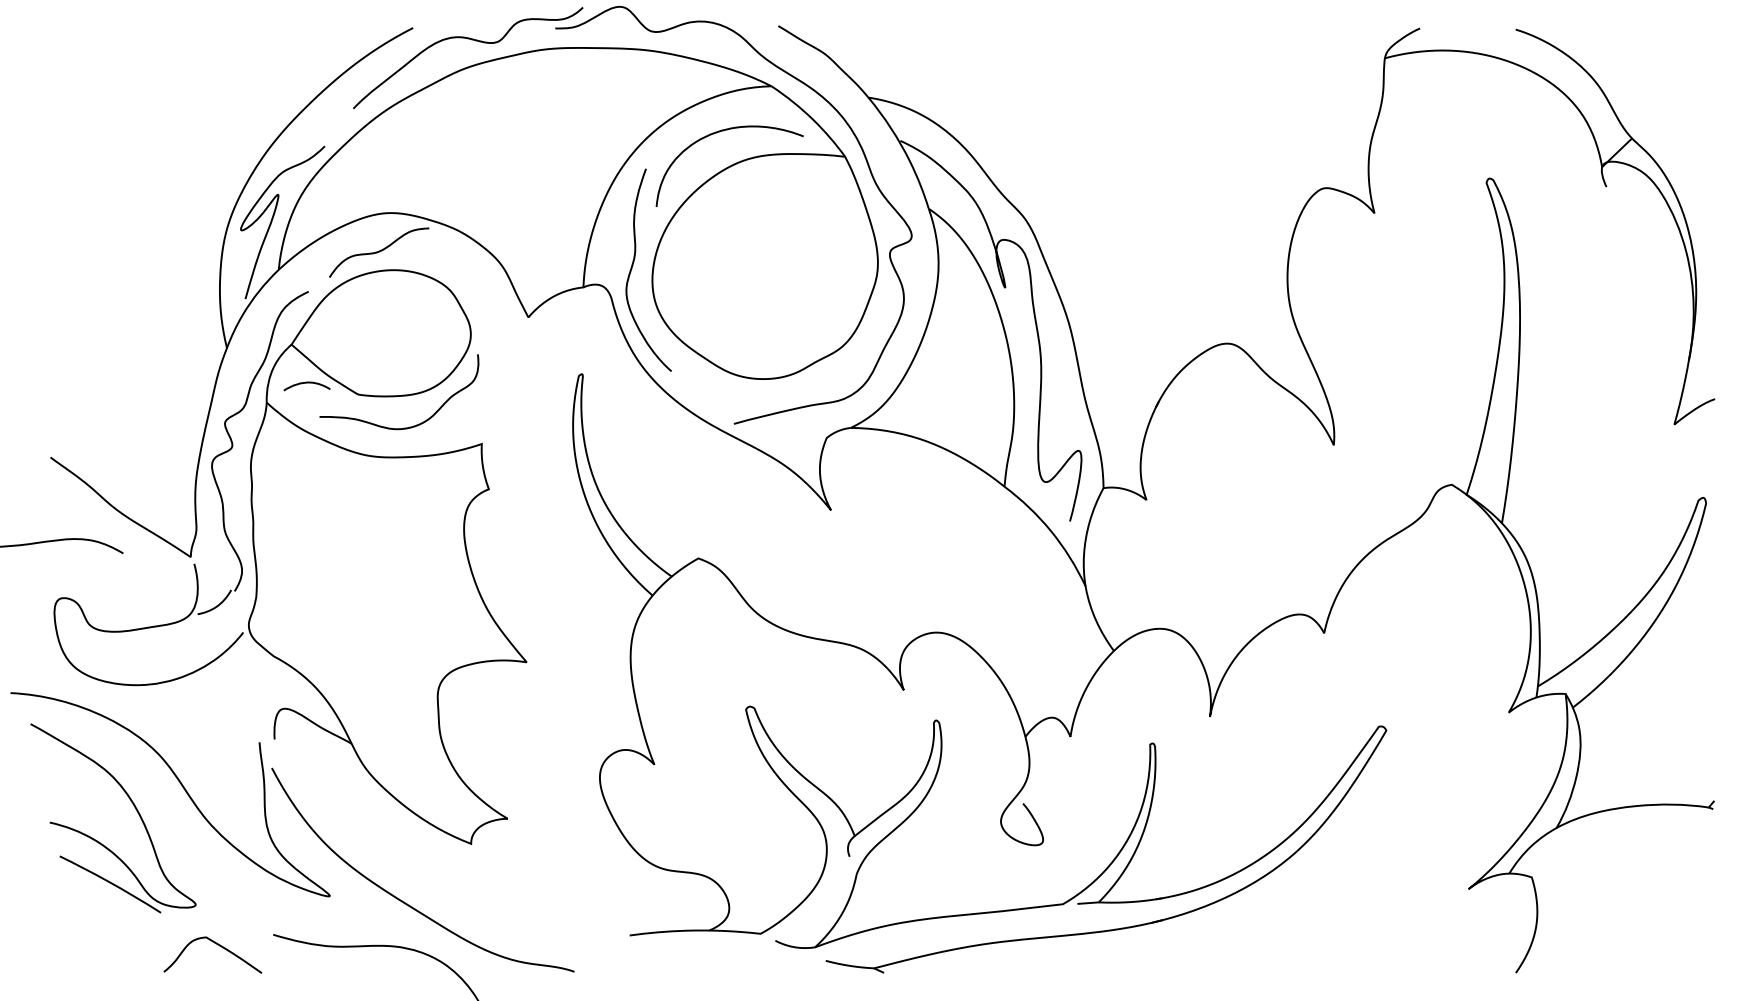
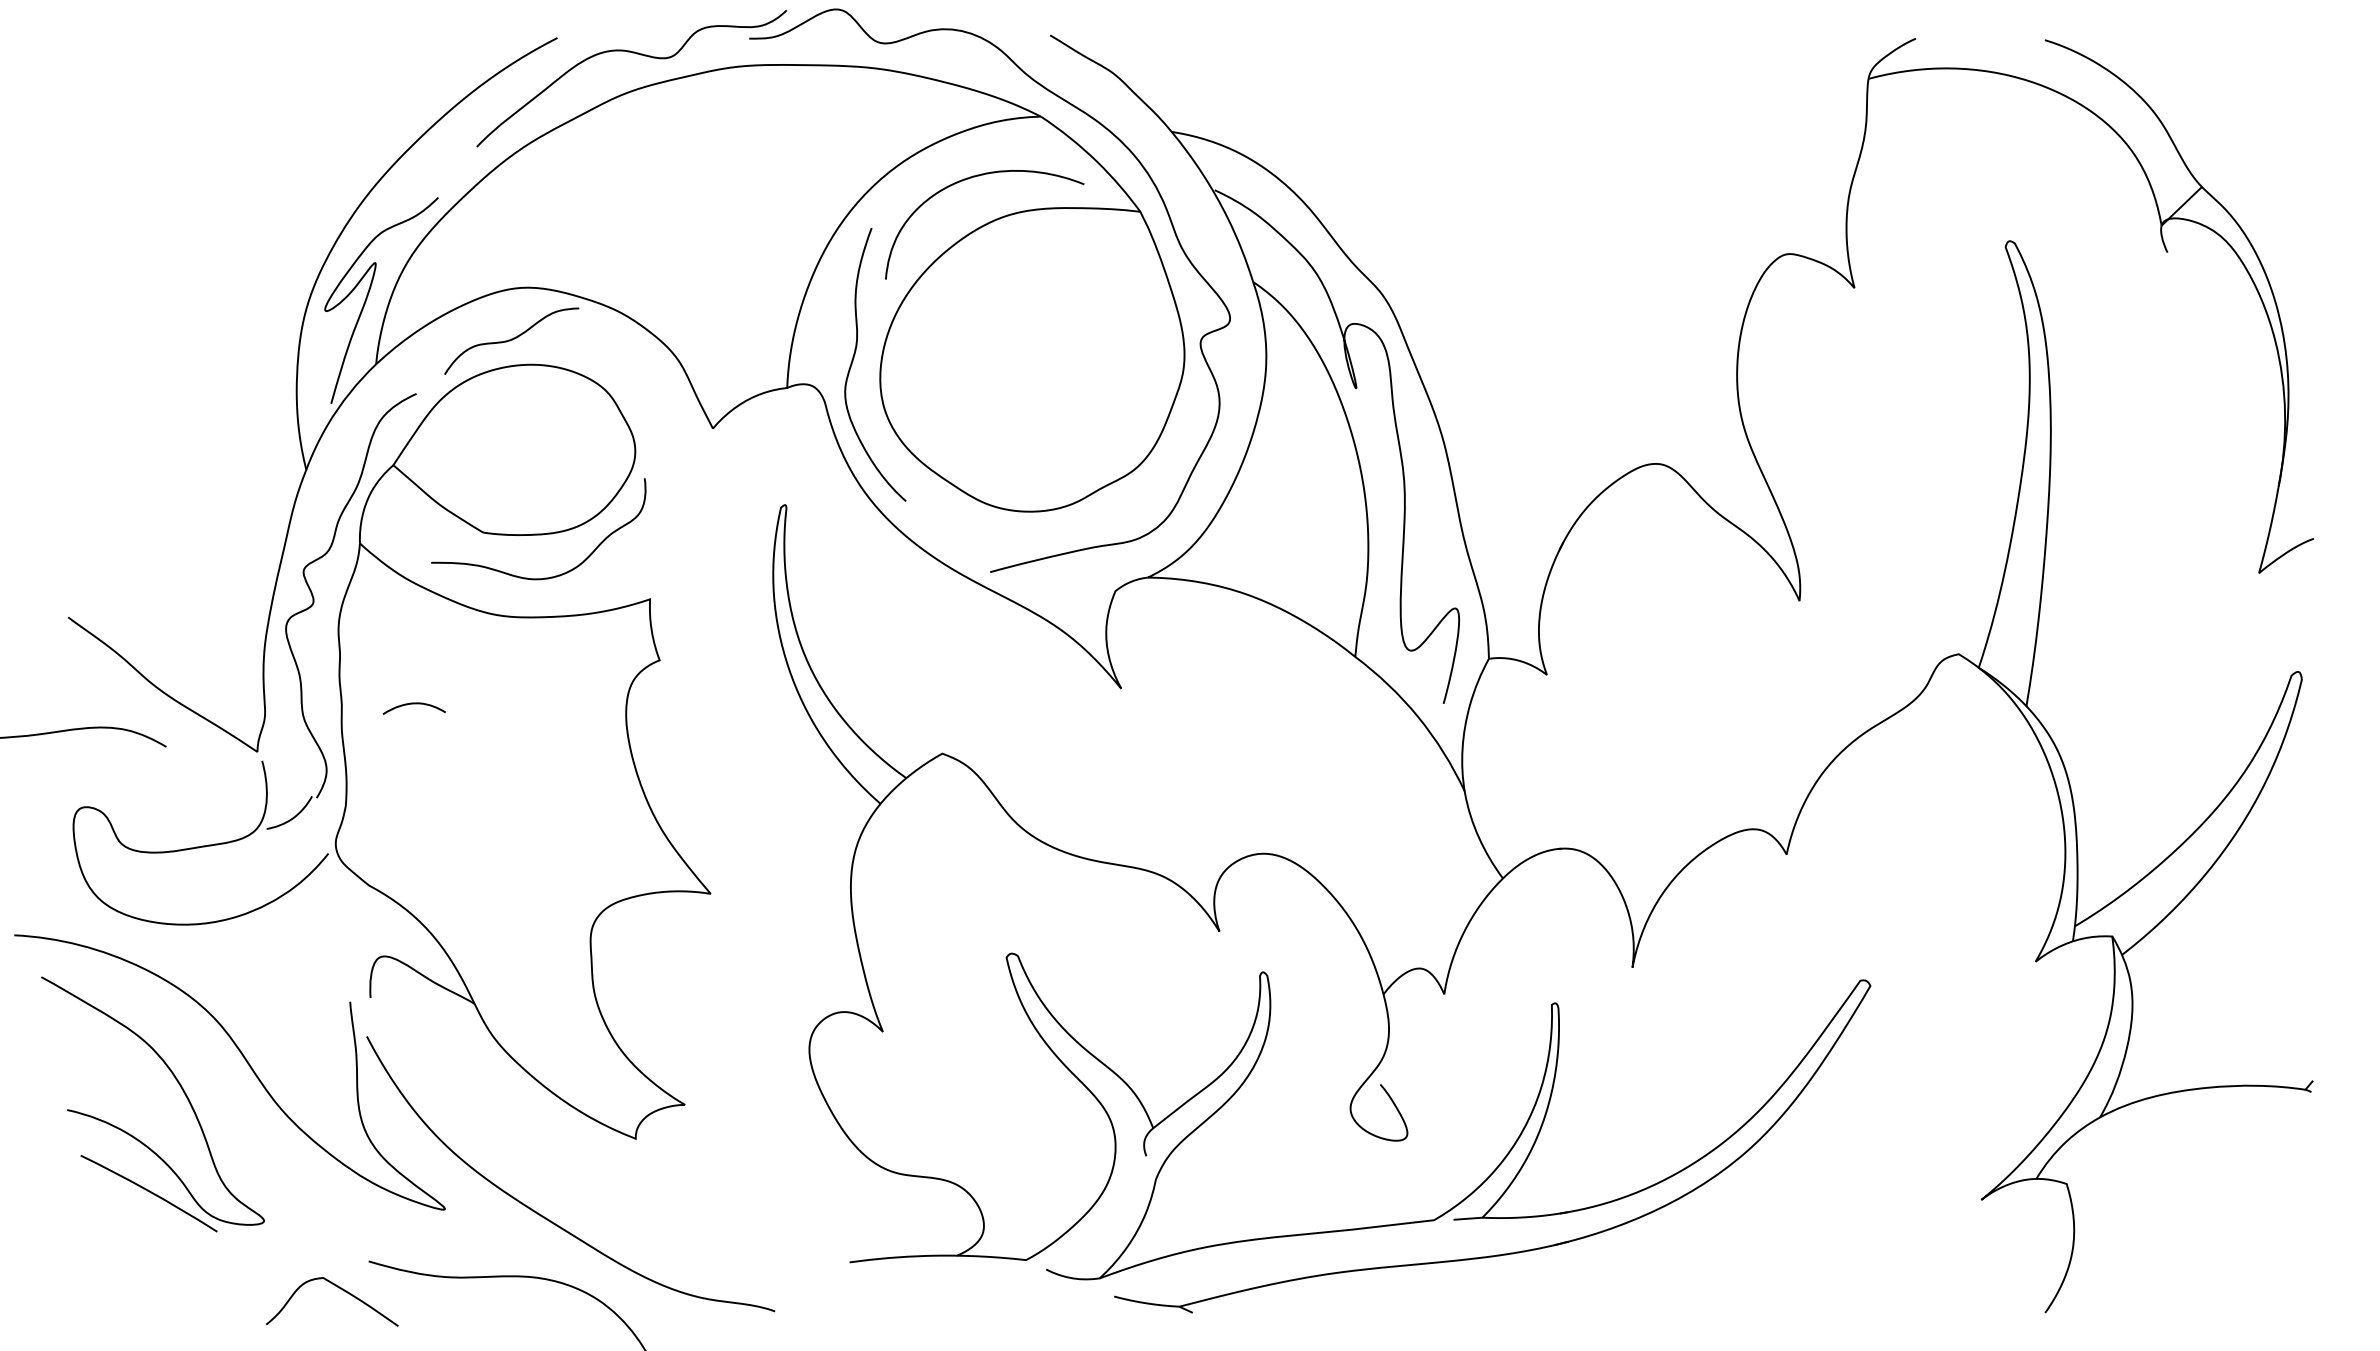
curve: (306, 383) -> (413, 704), moved
curve: (218, 945) -> (340, 1289), moved

